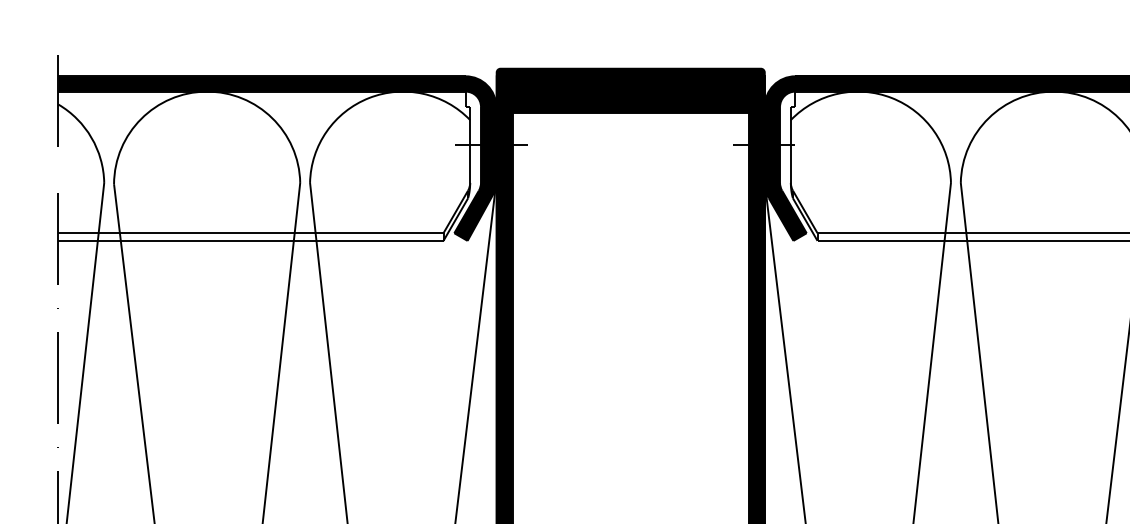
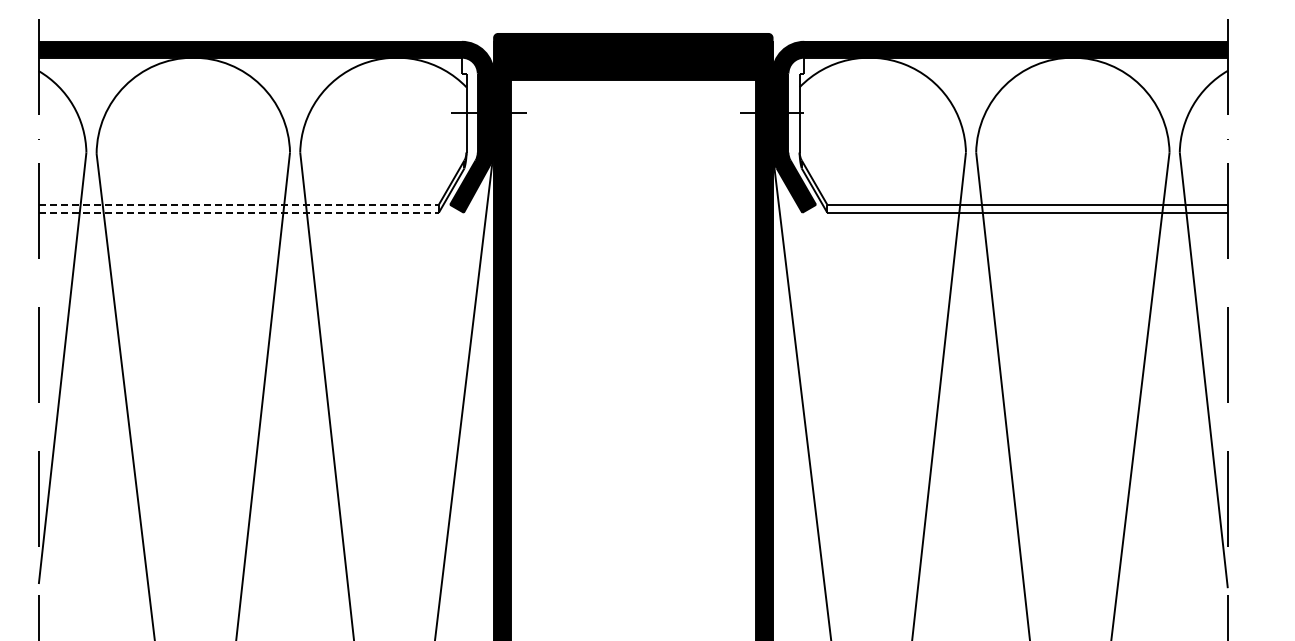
line: (251, 232) -> (239, 204), solid -> dashed
line: (251, 240) -> (239, 212), solid -> dashed

